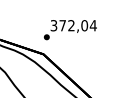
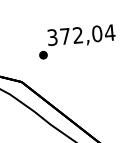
text: (69, 30) -> (75, 42), moved

